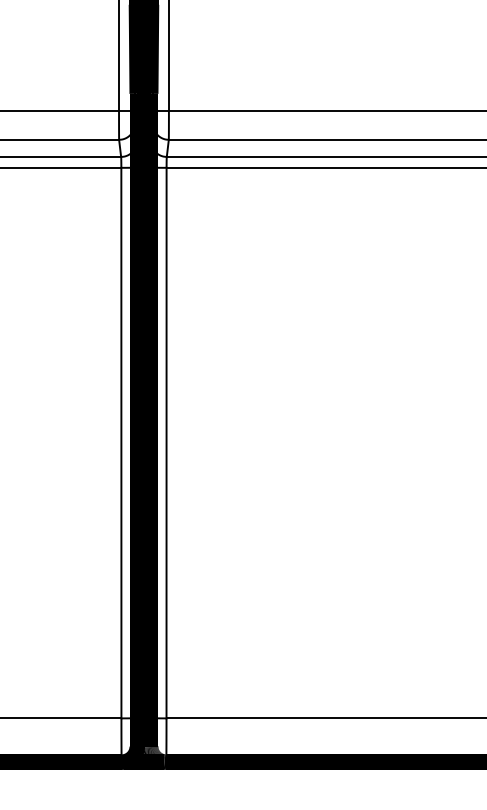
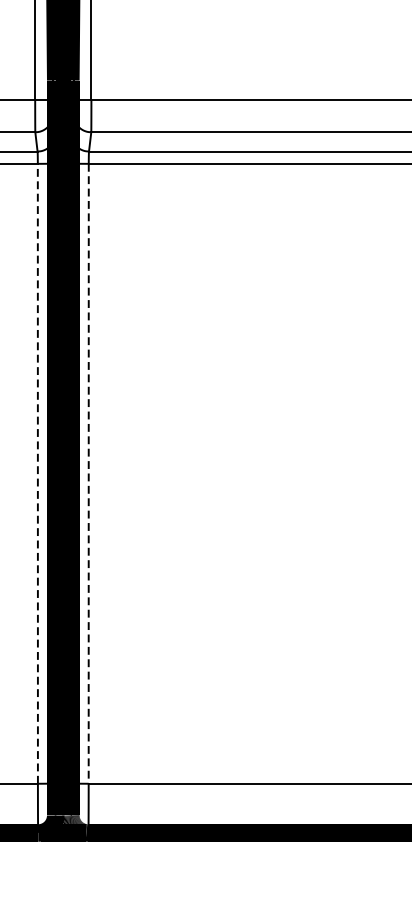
line: (121, 442) -> (38, 473), solid -> dashed
line: (166, 443) -> (88, 474), solid -> dashed

